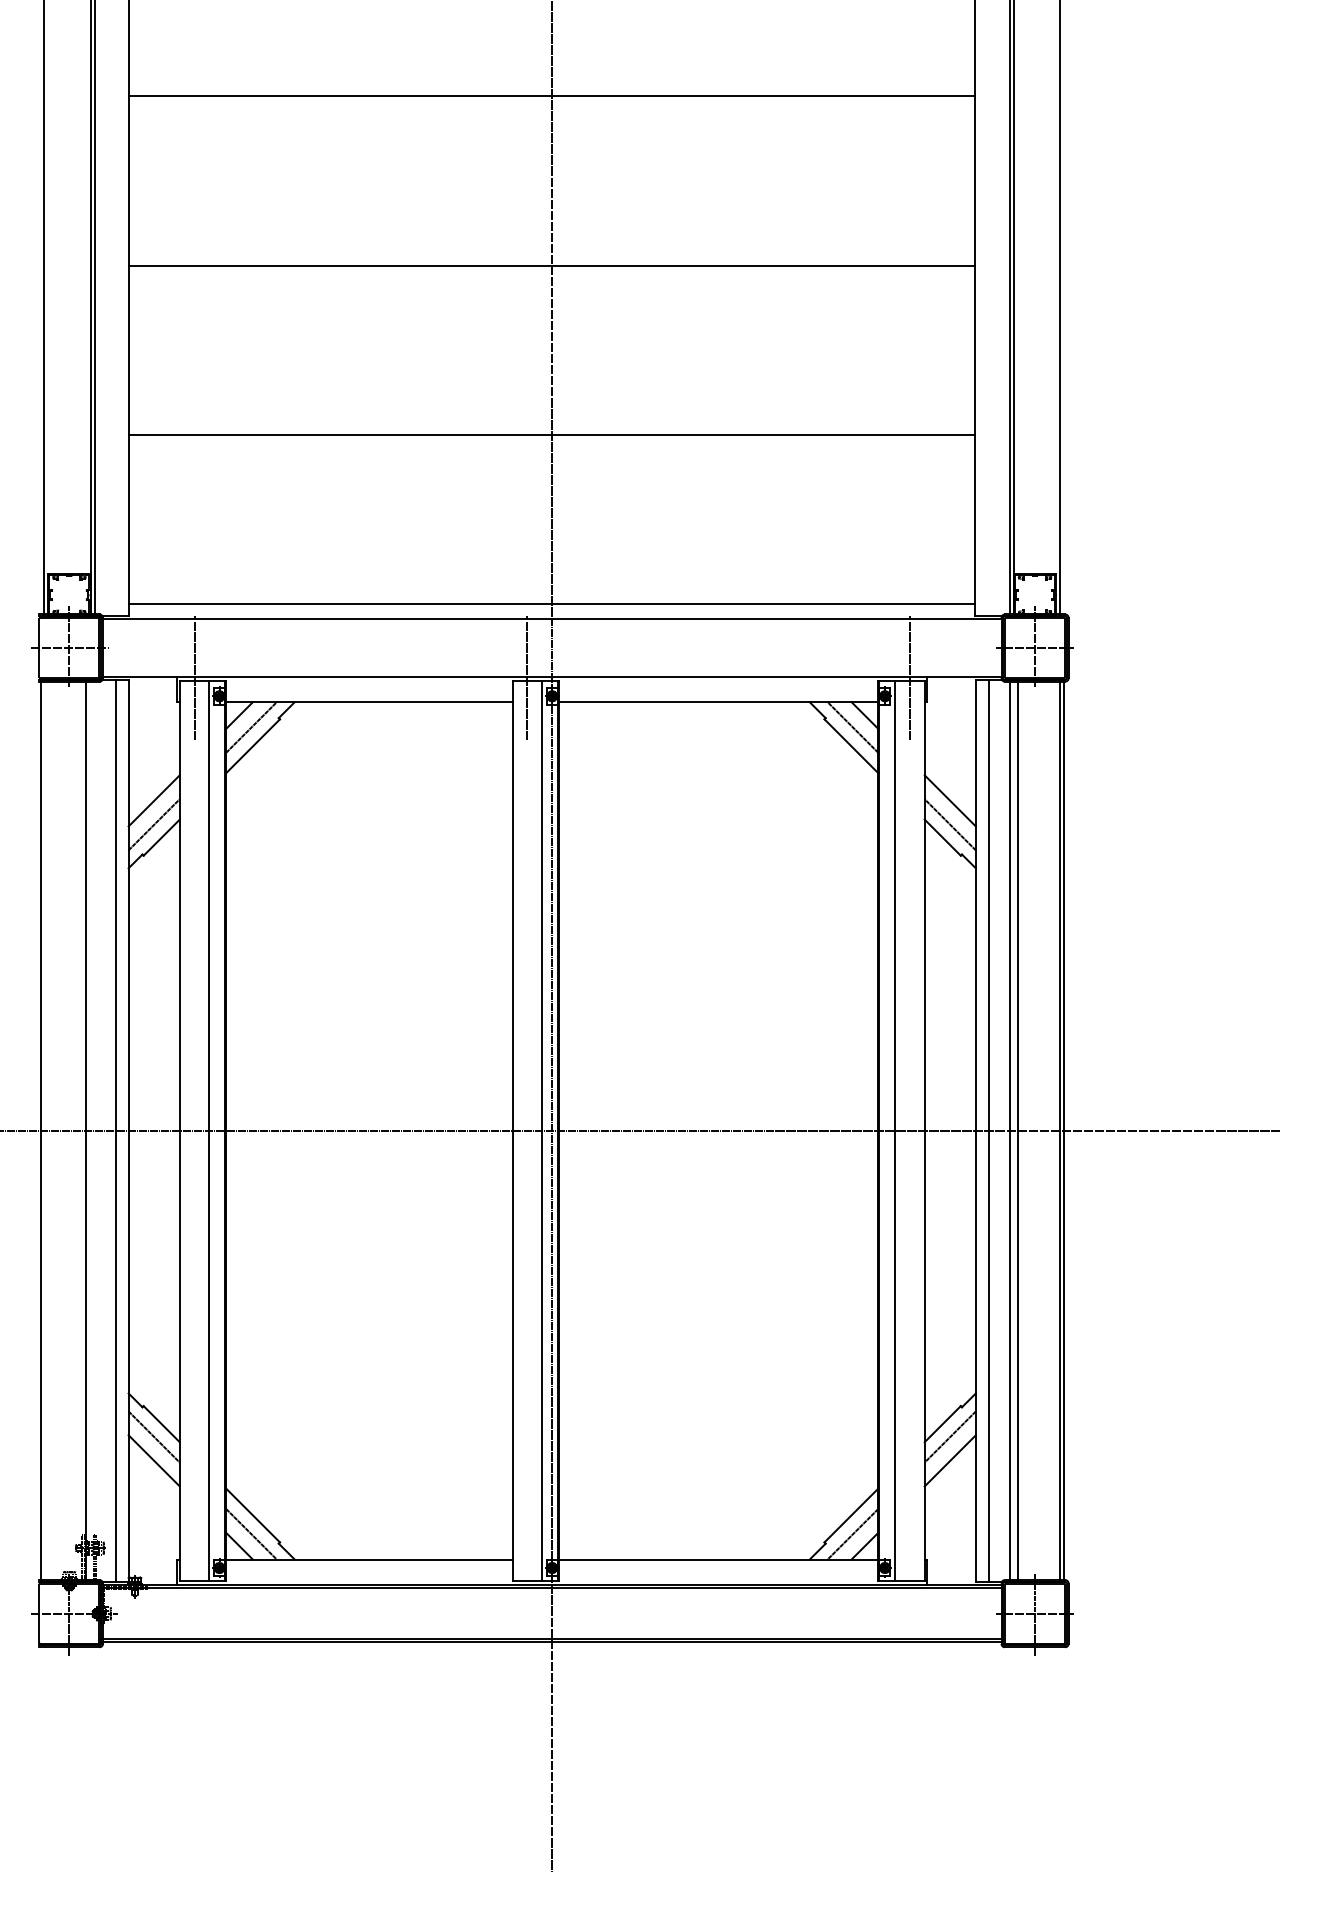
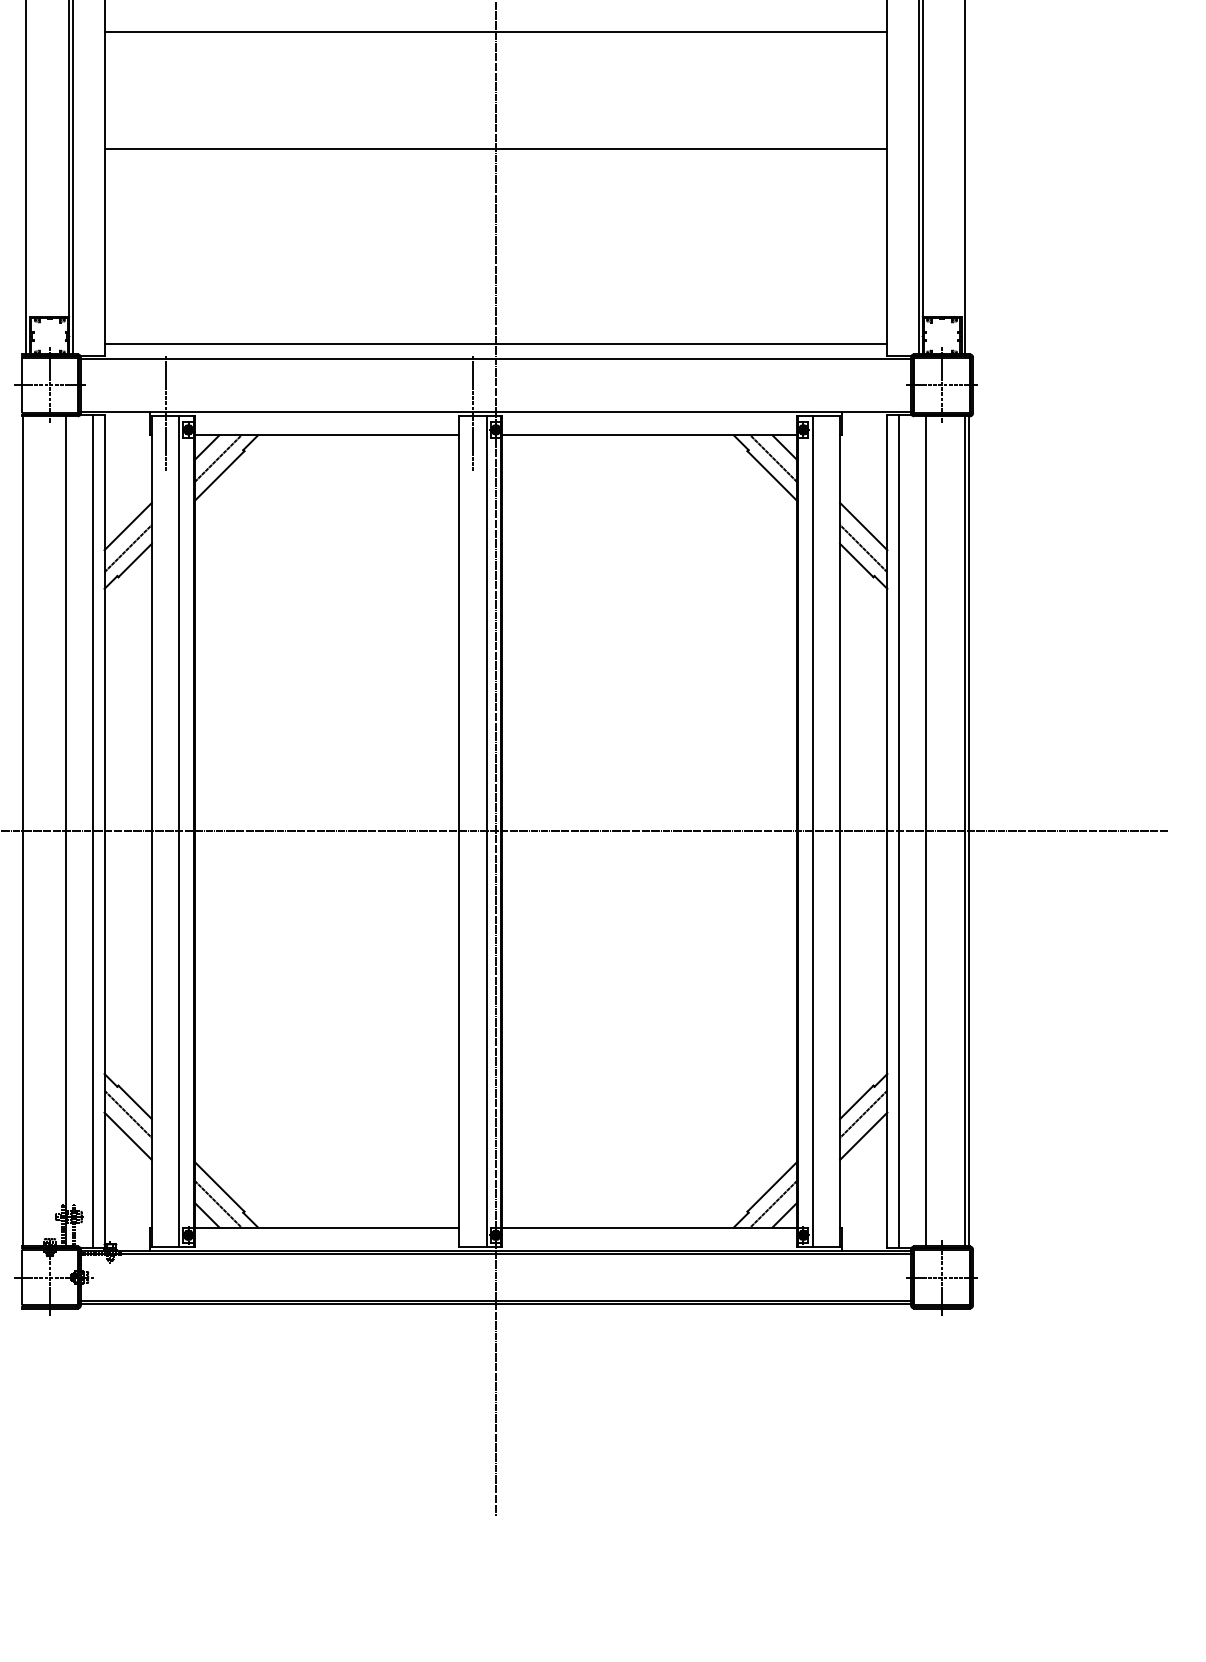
line: (552, 434) -> (496, 149), moved
line: (909, 678) -> (826, 413), removed
line: (1009, 1131) -> (918, 832), removed

